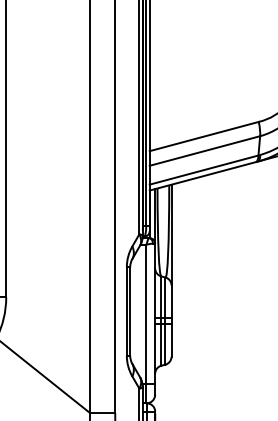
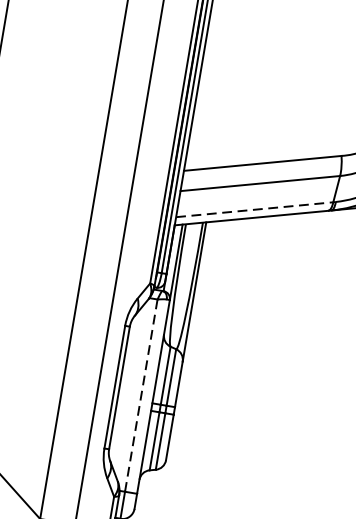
line: (204, 169) -> (255, 209), solid -> dashed
line: (146, 314) -> (141, 395), solid -> dashed

